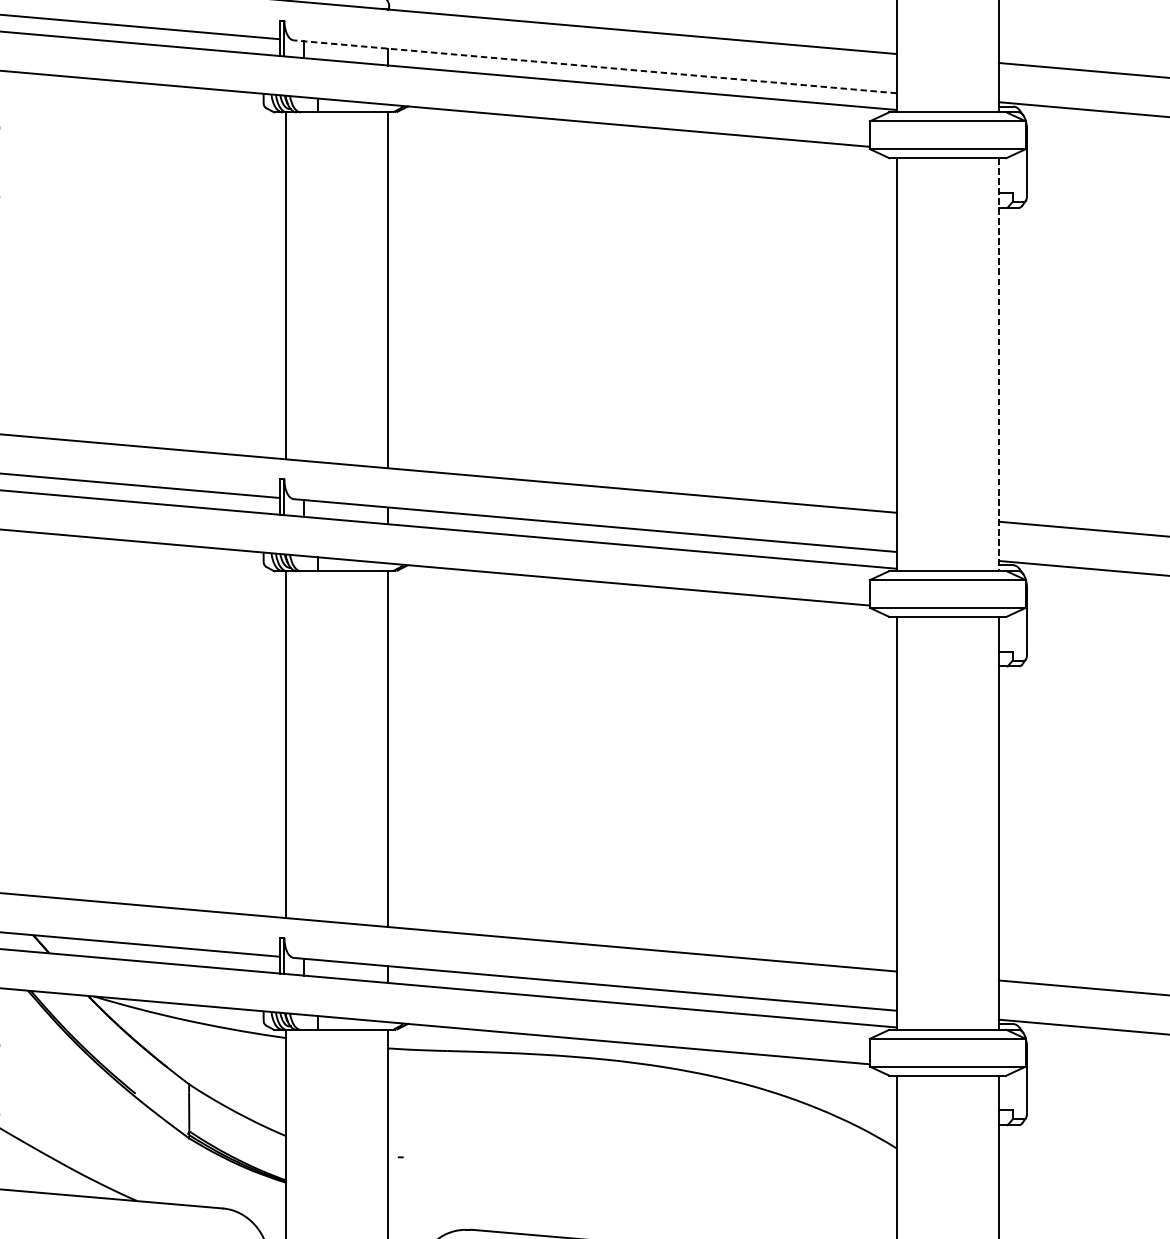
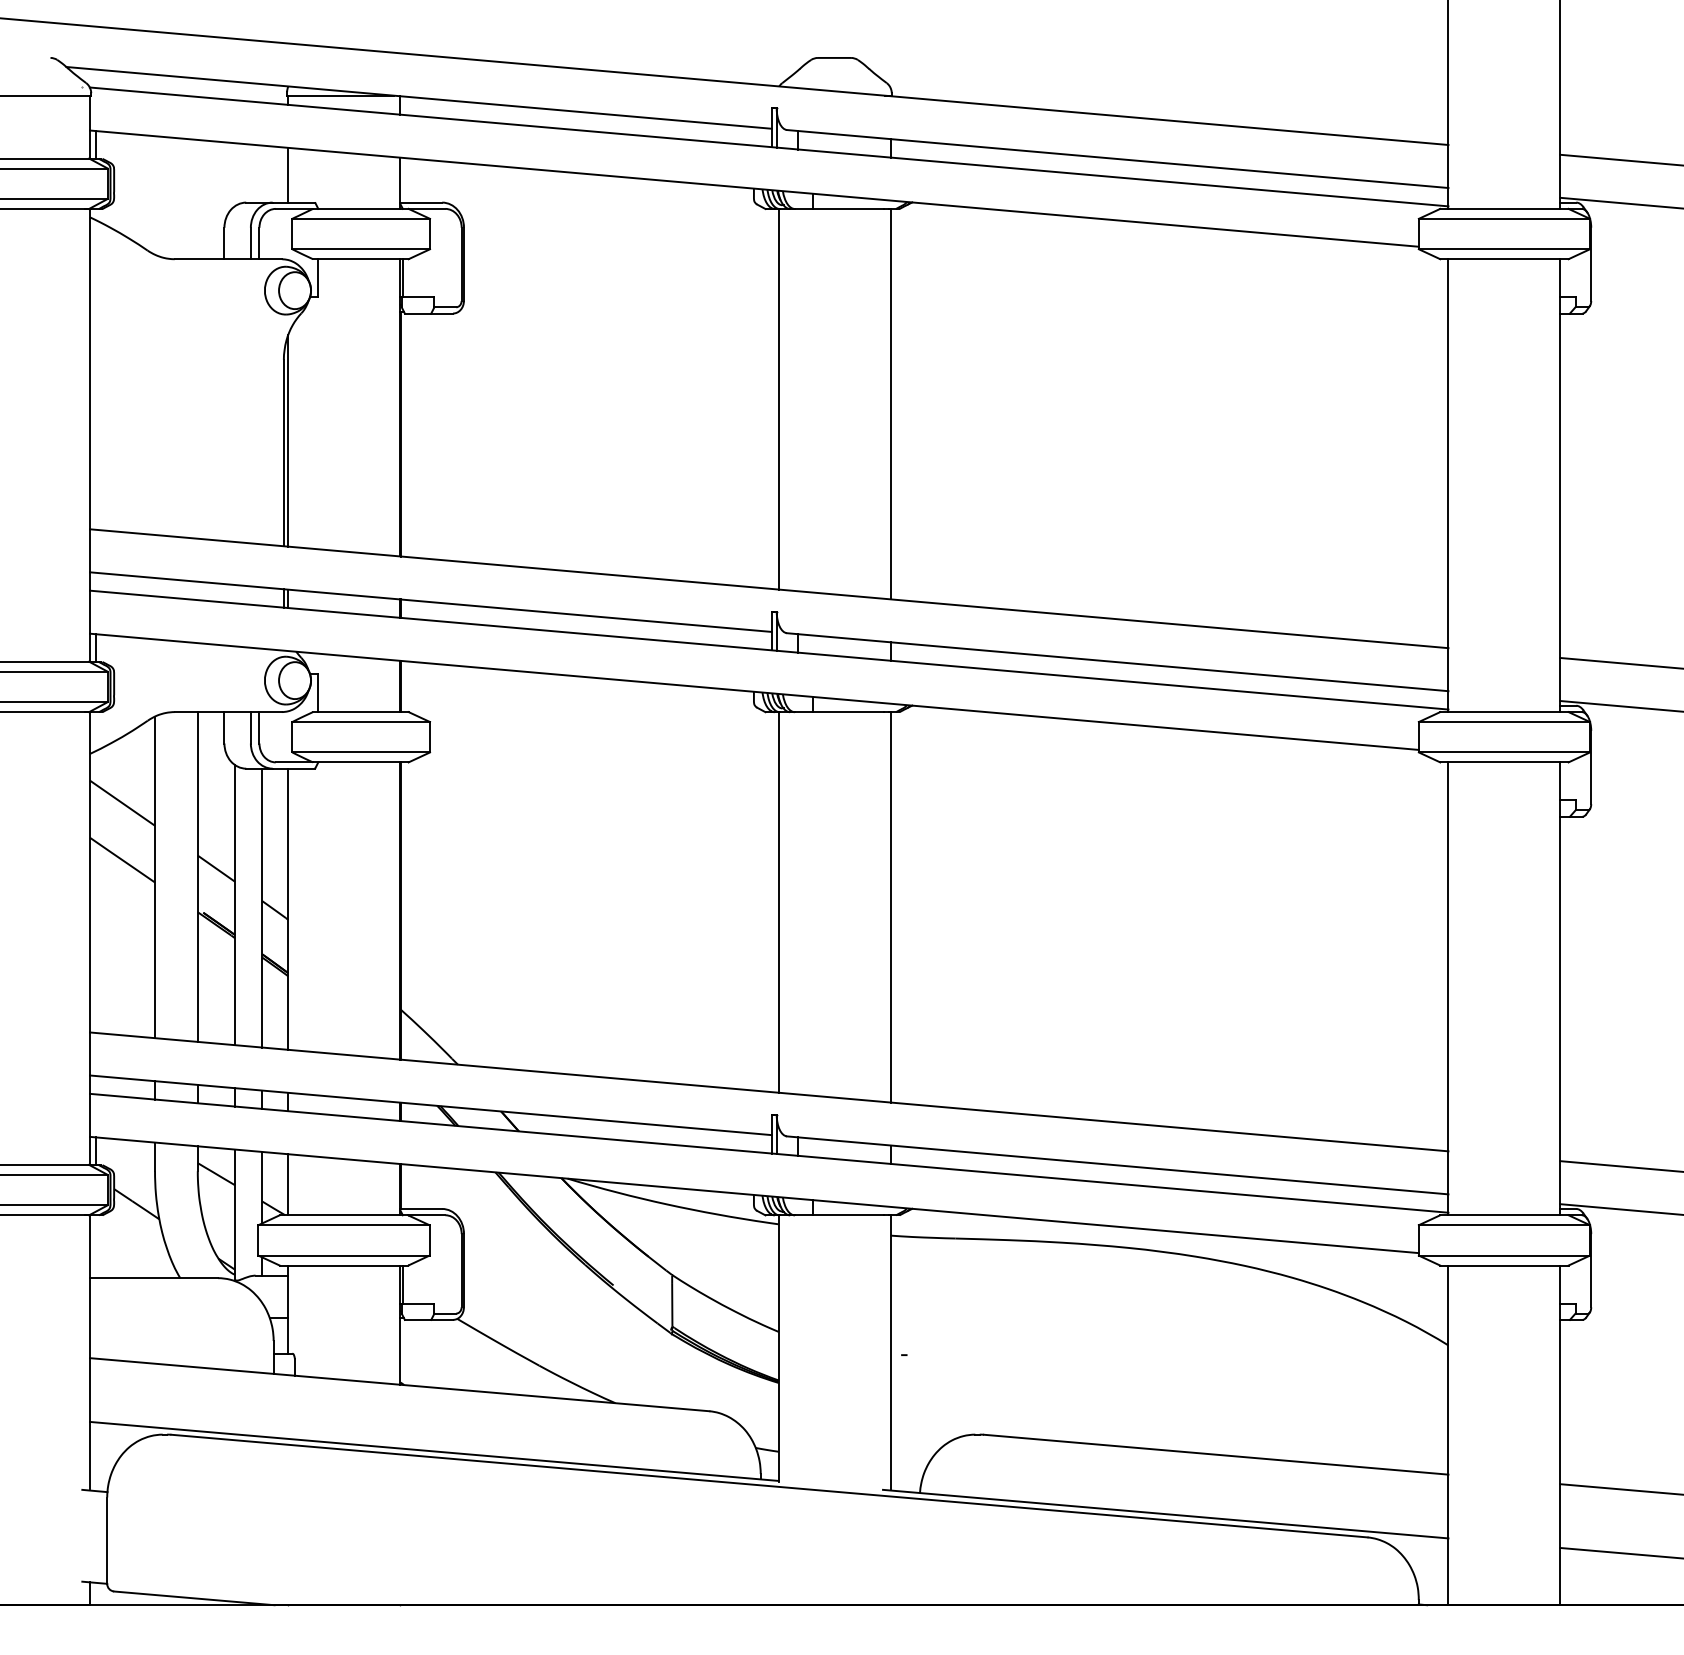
line: (595, 66) -> (1117, 158), dashed -> solid
line: (998, 365) -> (1560, 486), dashed -> solid

